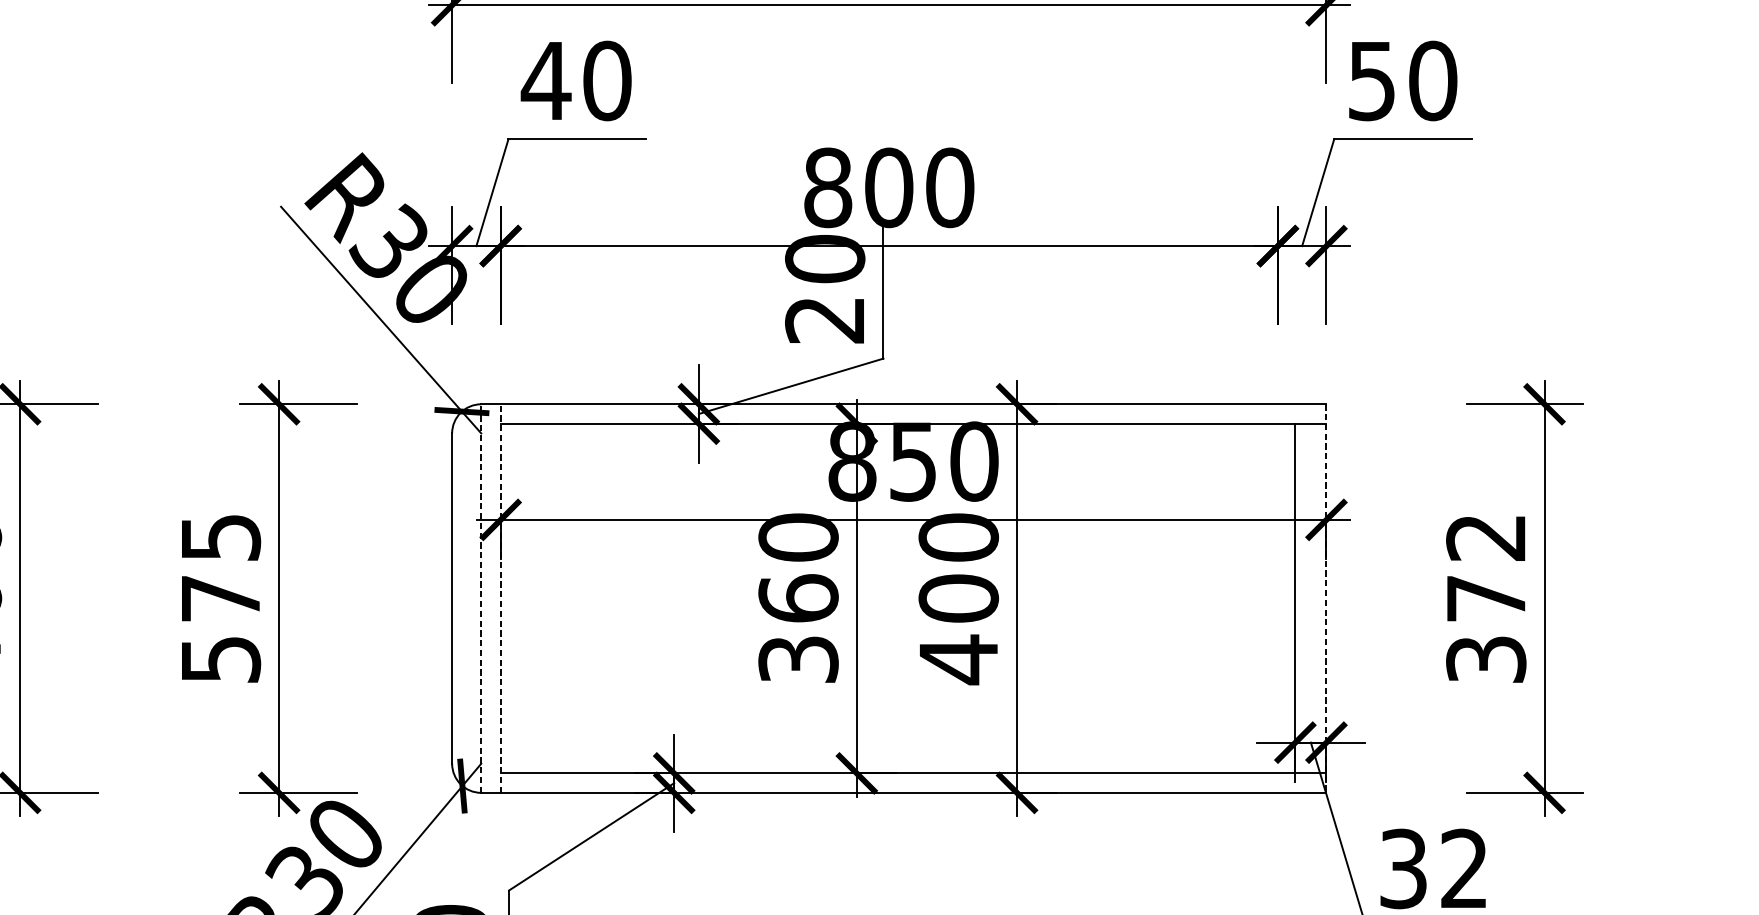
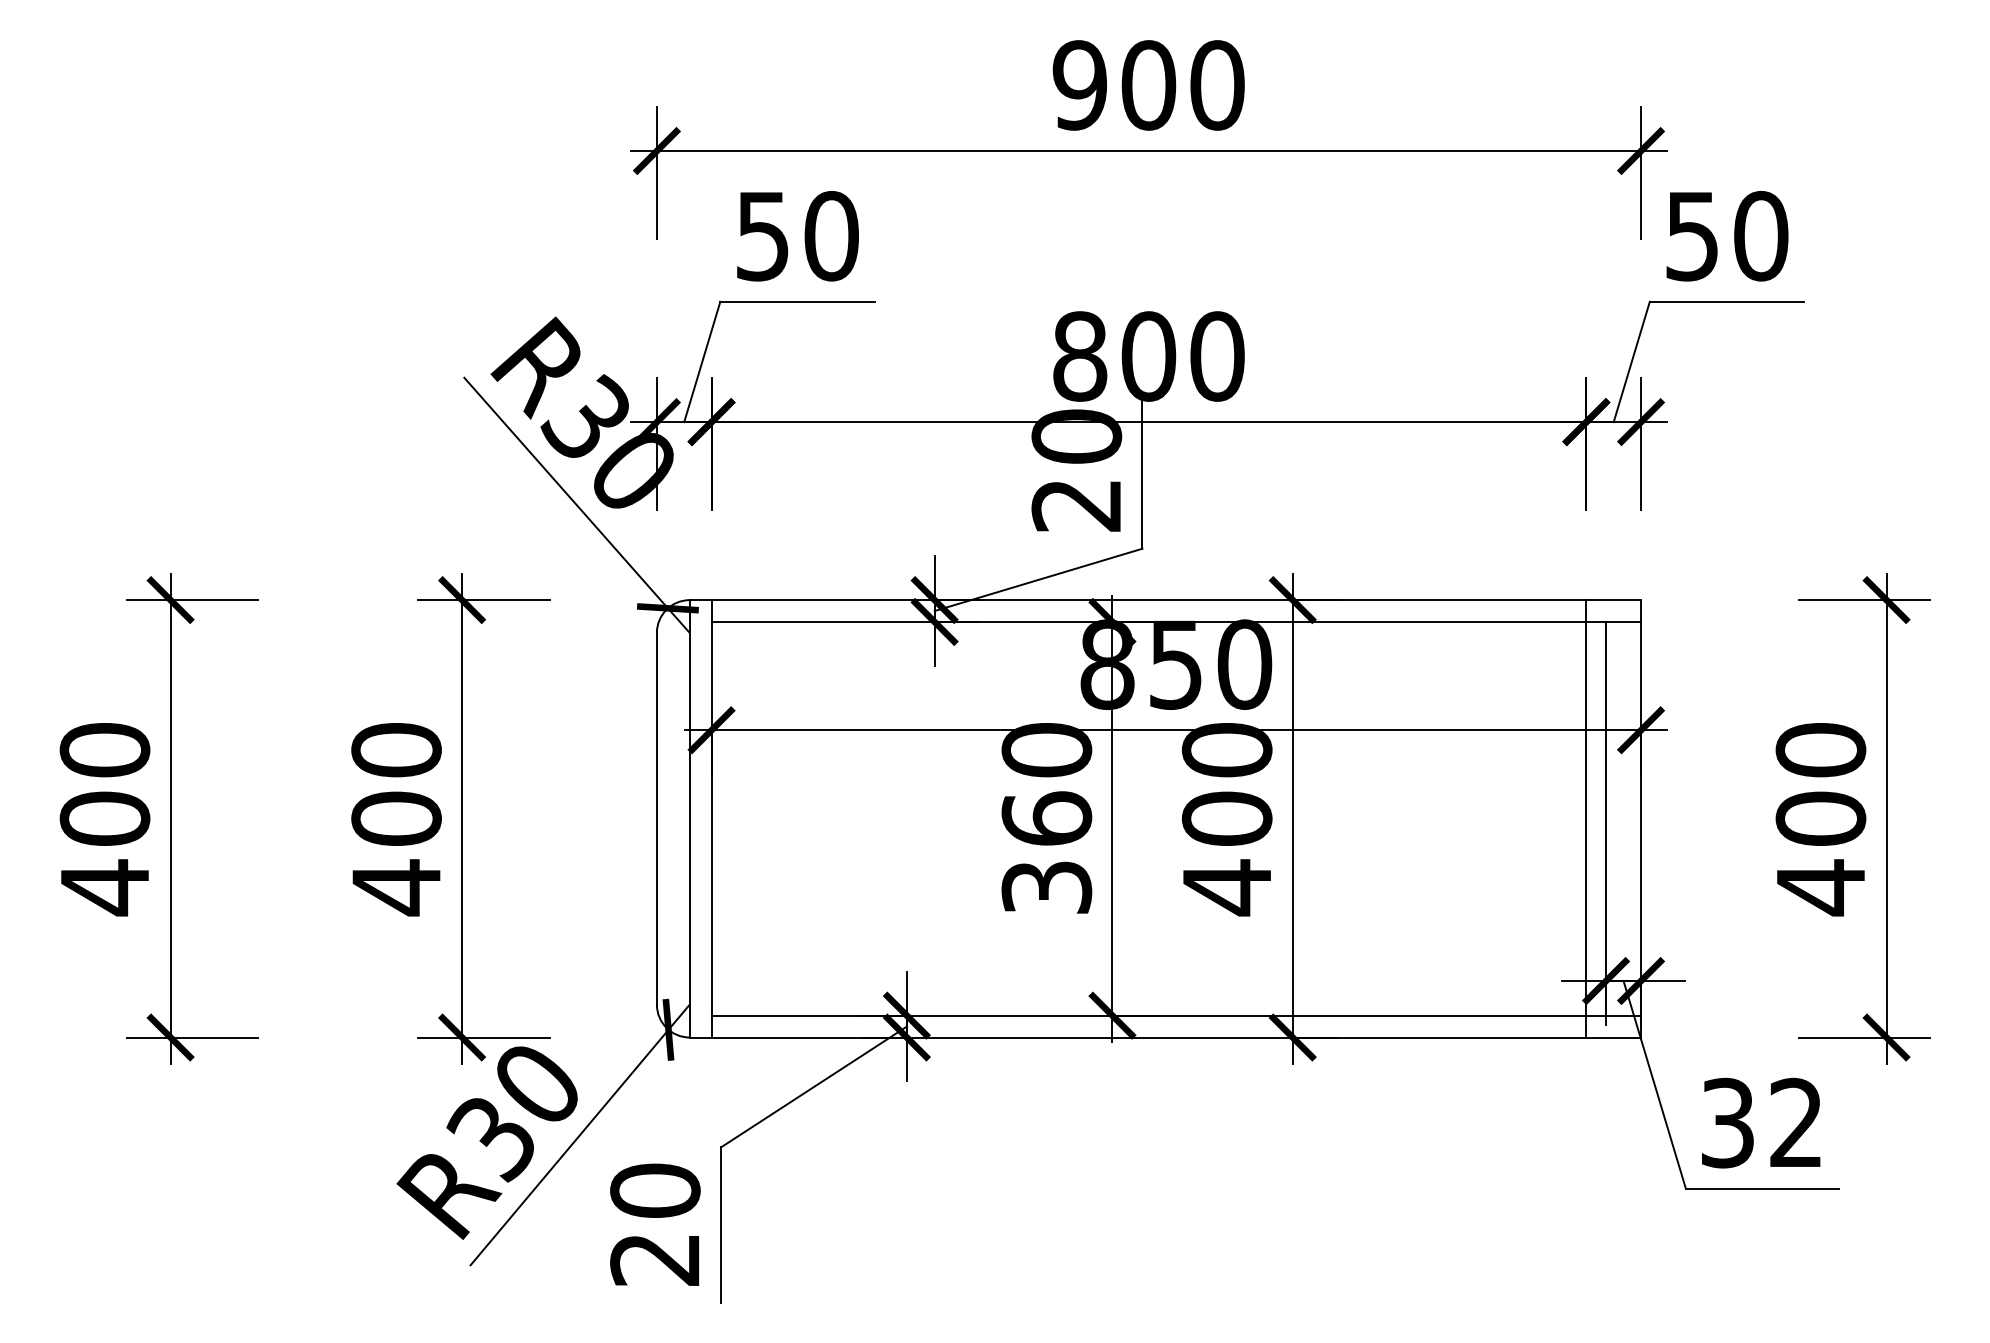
text: (545, 81) -> (762, 236), 40 -> 50
line: (481, 598) -> (689, 818), dashed -> solid
line: (500, 598) -> (711, 818), dashed -> solid
line: (1277, 598) -> (1586, 818), added
line: (1326, 598) -> (1641, 818), dashed -> solid
text: (220, 599) -> (396, 819), 575 -> 400
text: (1485, 599) -> (1820, 819), 372 -> 400

